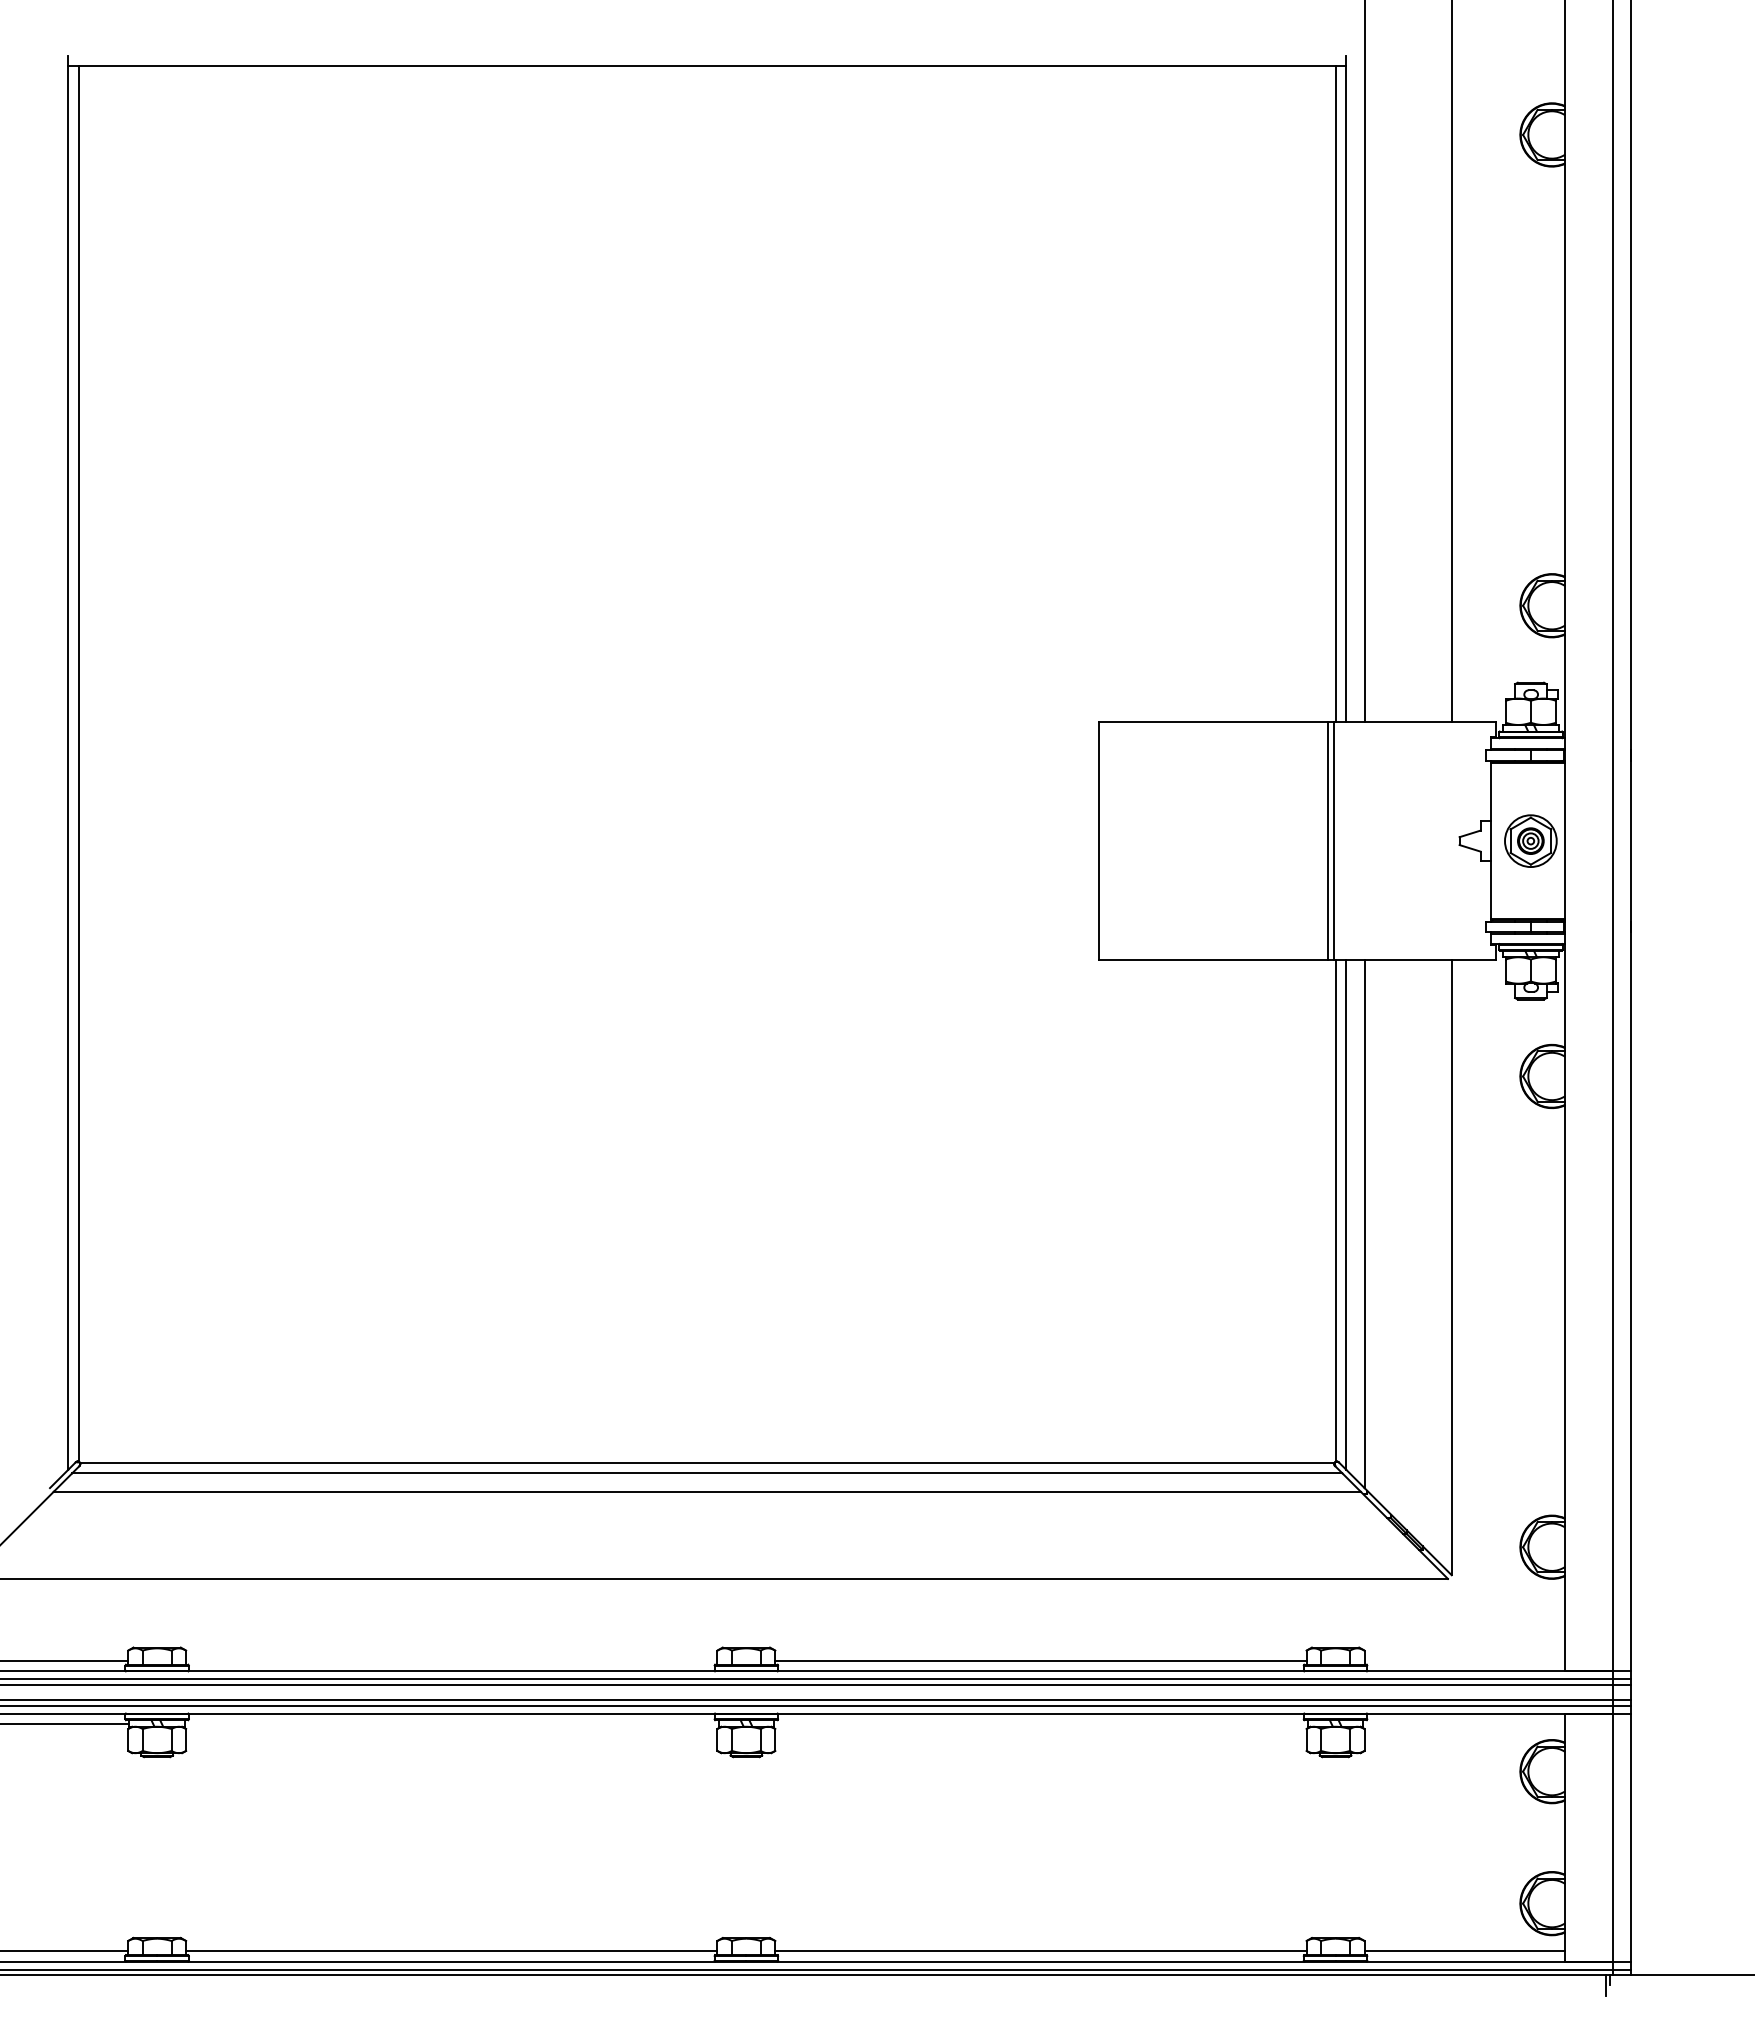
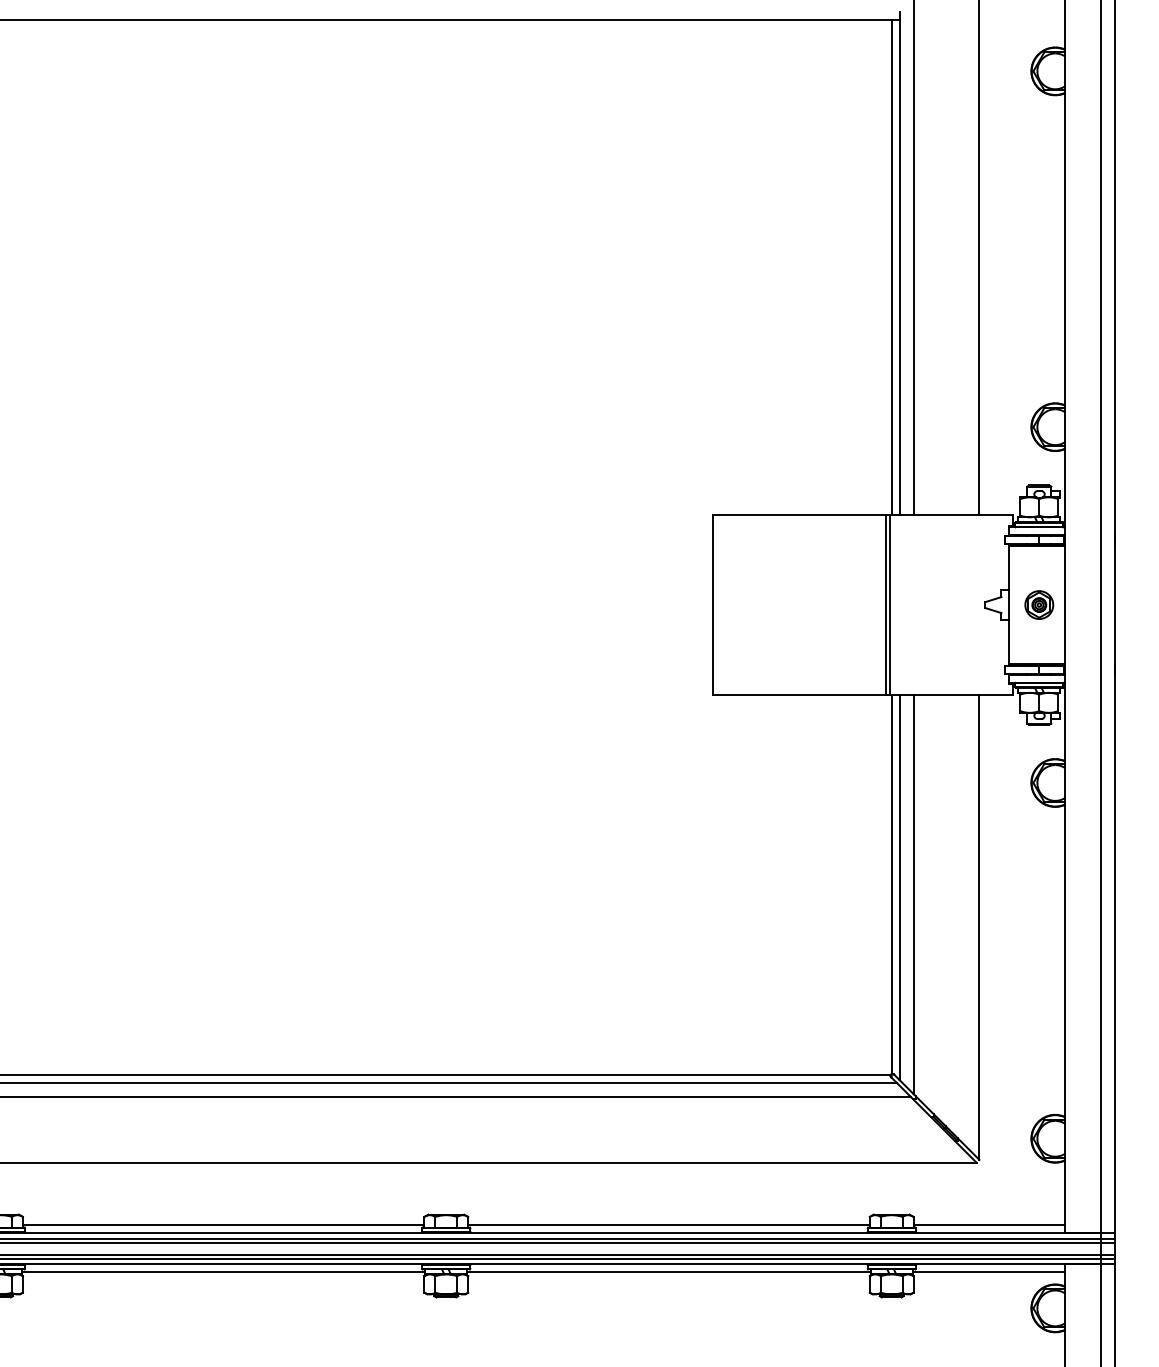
part: (1530, 840) -> (1039, 604), size x0.71
line: (451, 1660) -> (223, 1224), added
line: (1464, 1660) -> (989, 1224), added
line: (451, 1724) -> (223, 1272), added
line: (1040, 1724) -> (668, 1272), added
line: (1464, 1724) -> (989, 1272), added

